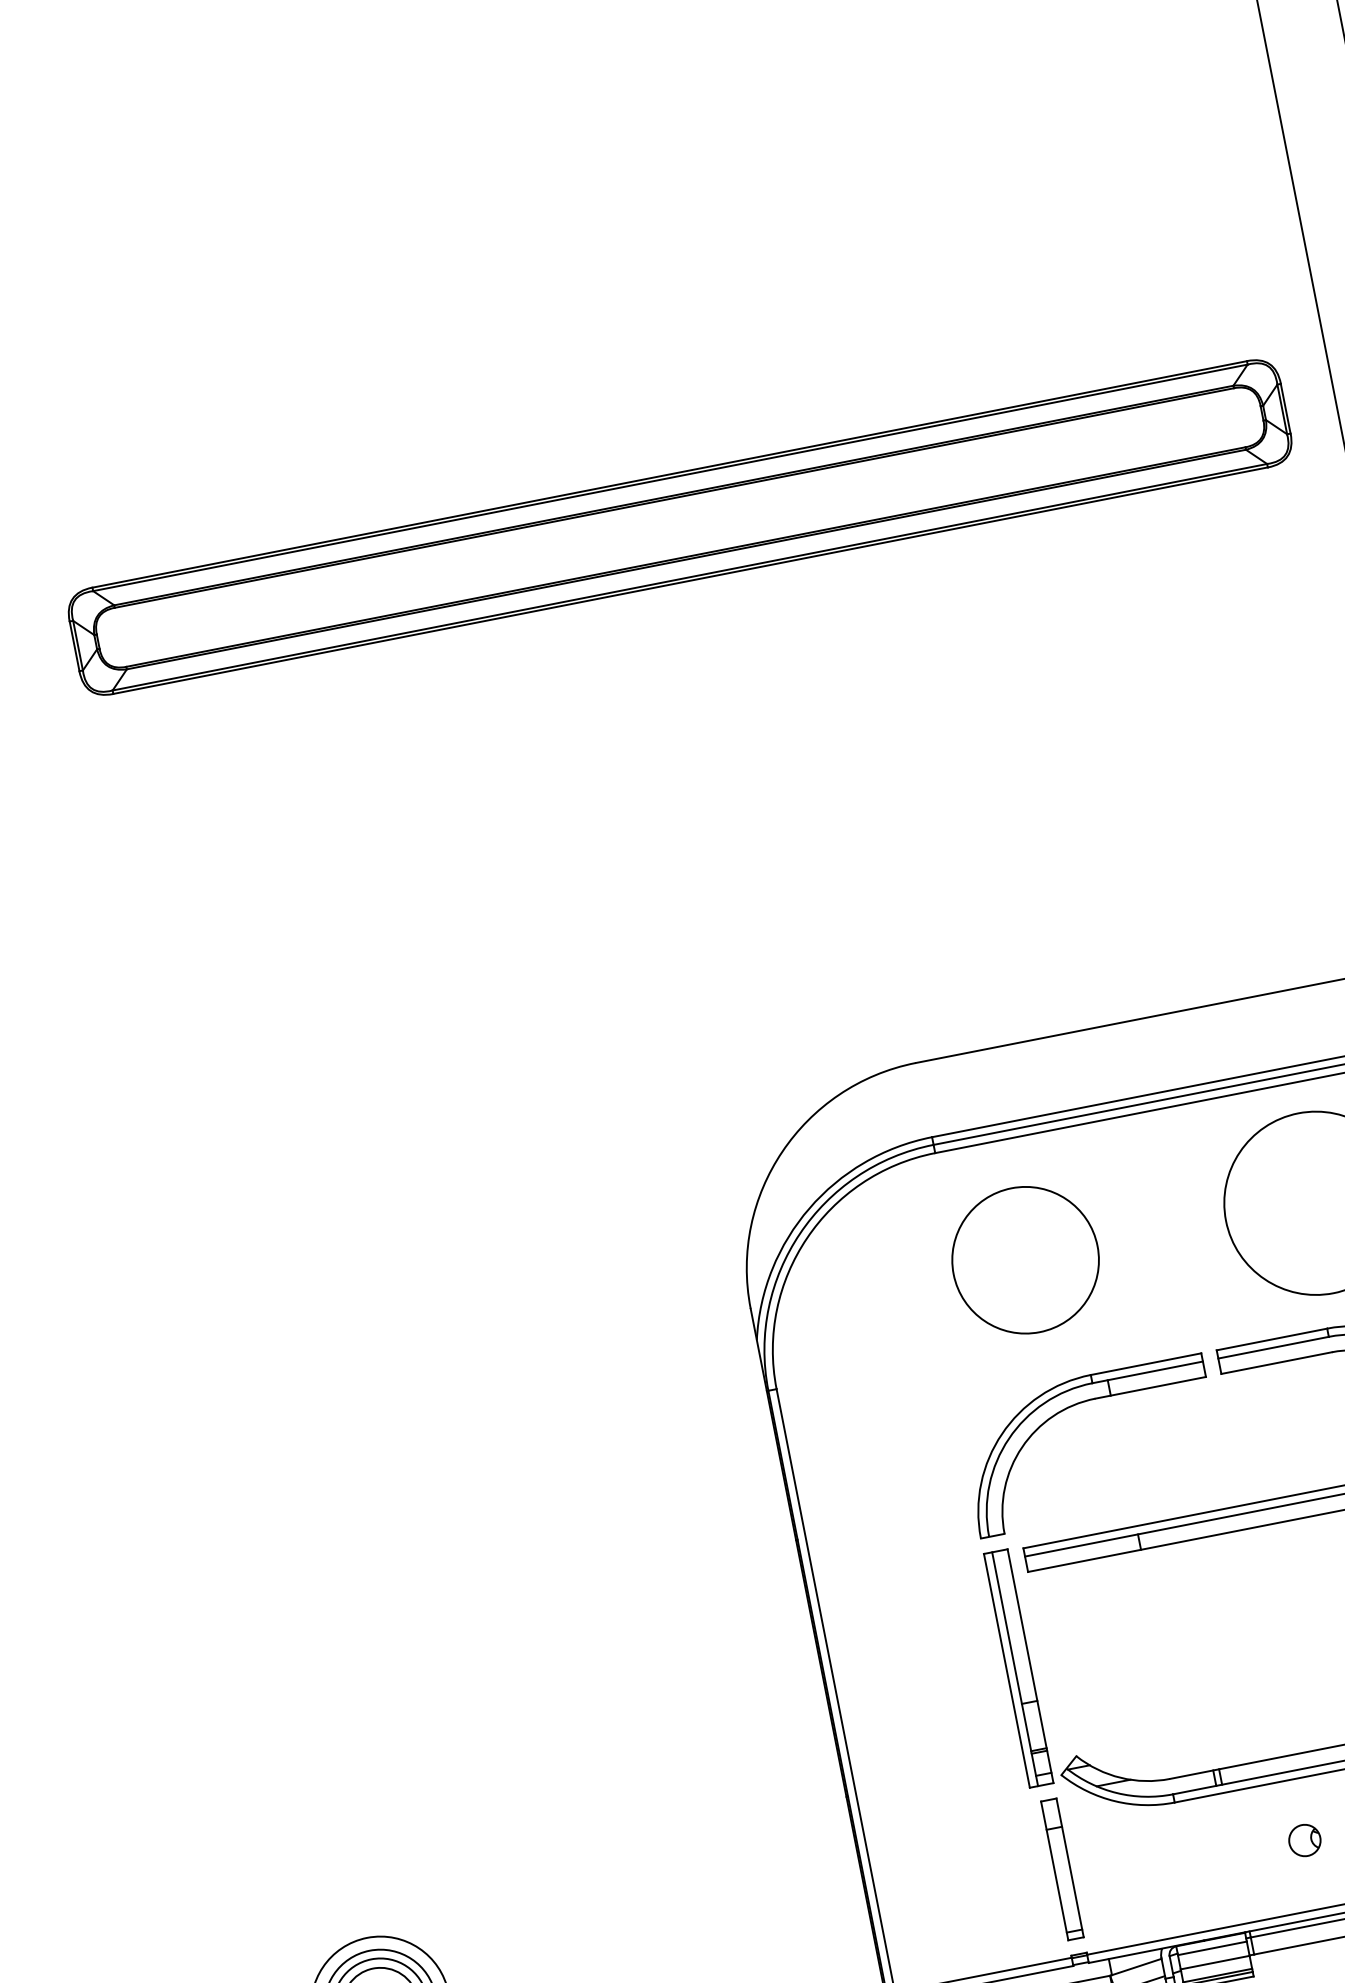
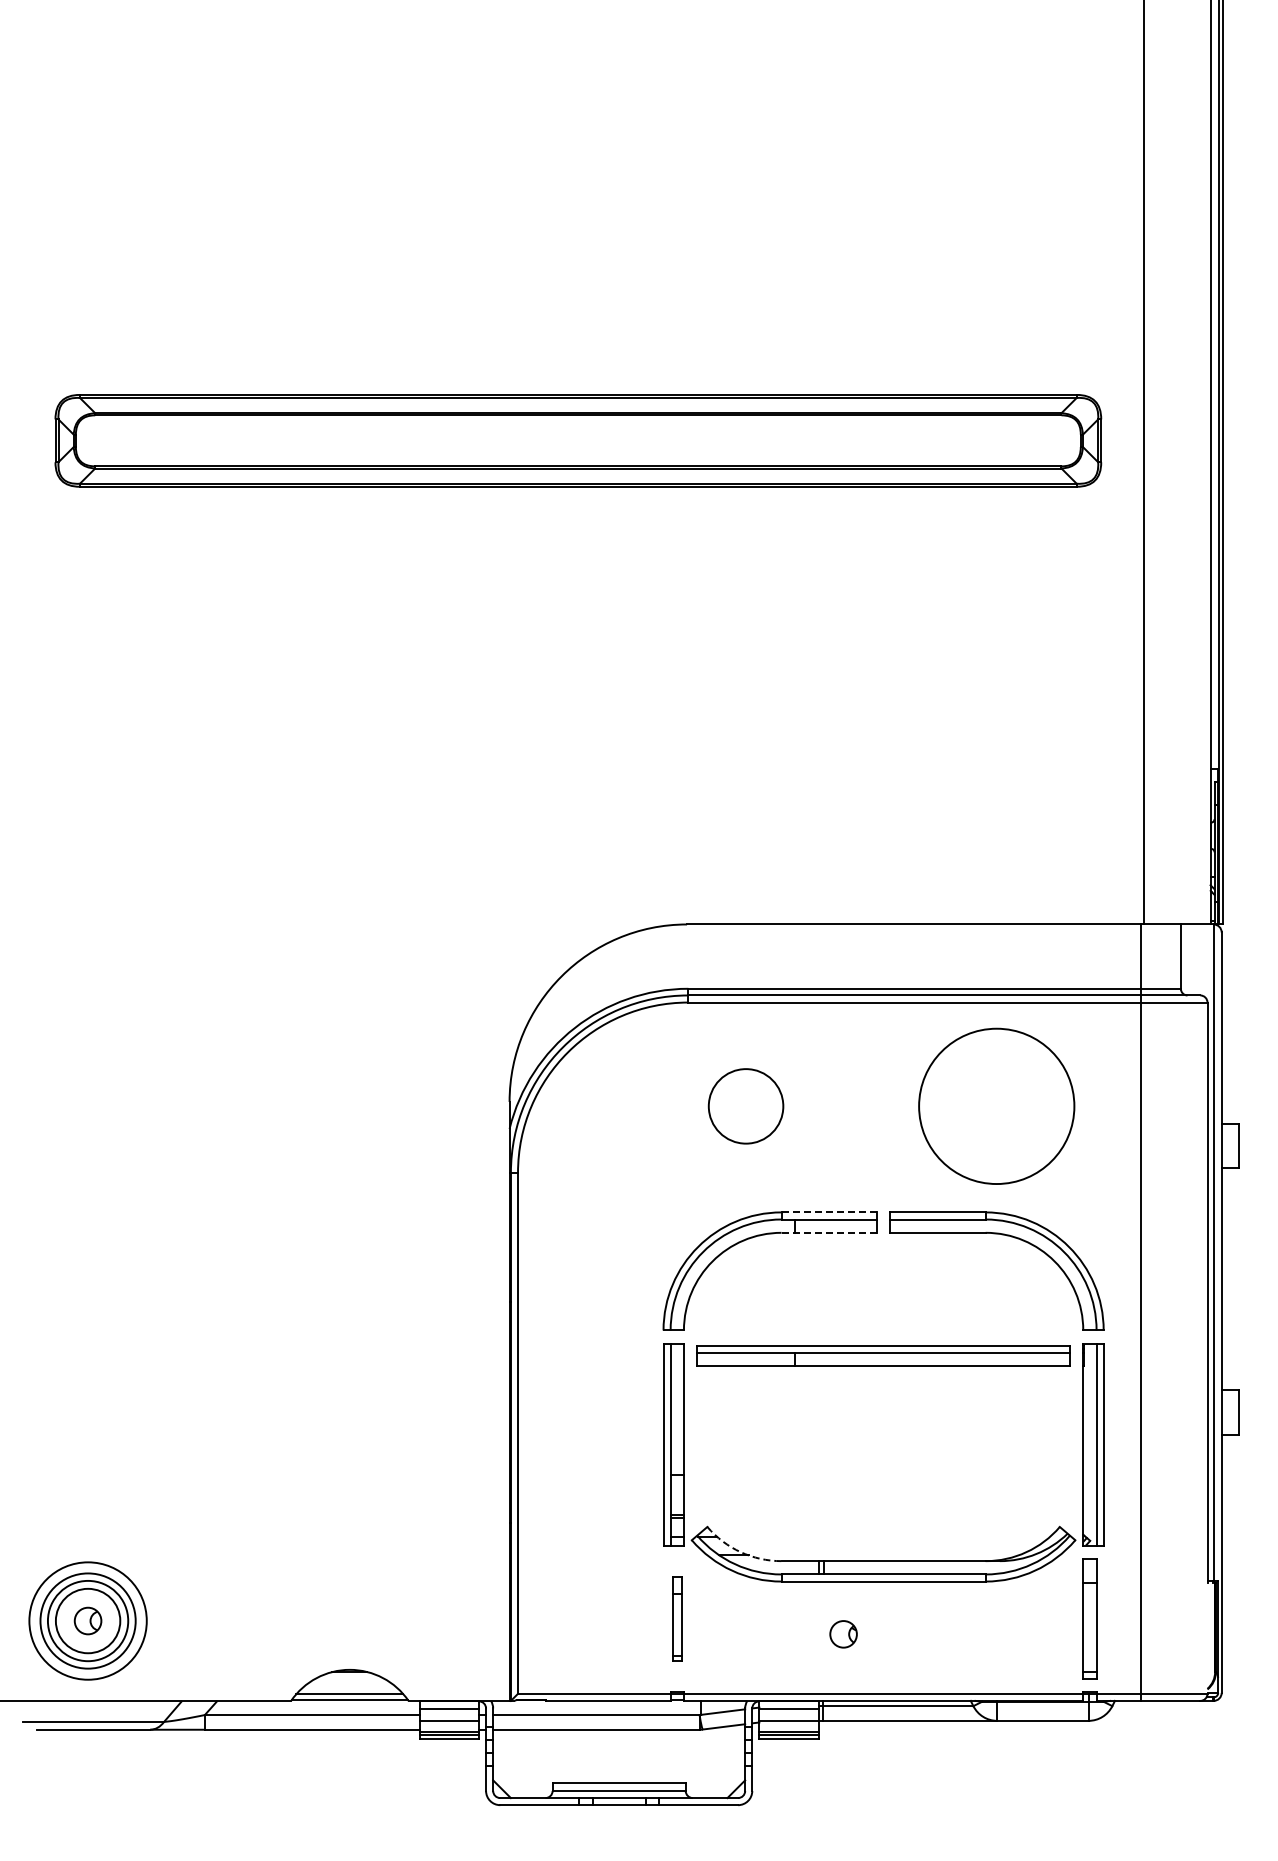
circle: (1024, 1260) -> (745, 1106), size x0.6
line: (1146, 1364) -> (829, 1212), solid -> dashed
line: (1150, 1387) -> (829, 1232), solid -> dashed
arc: (1120, 1778) -> (740, 1552), solid -> dashed
part: (1304, 1840) -> (843, 1634), moved
part: (1062, 1868) -> (677, 1618), size x0.7

